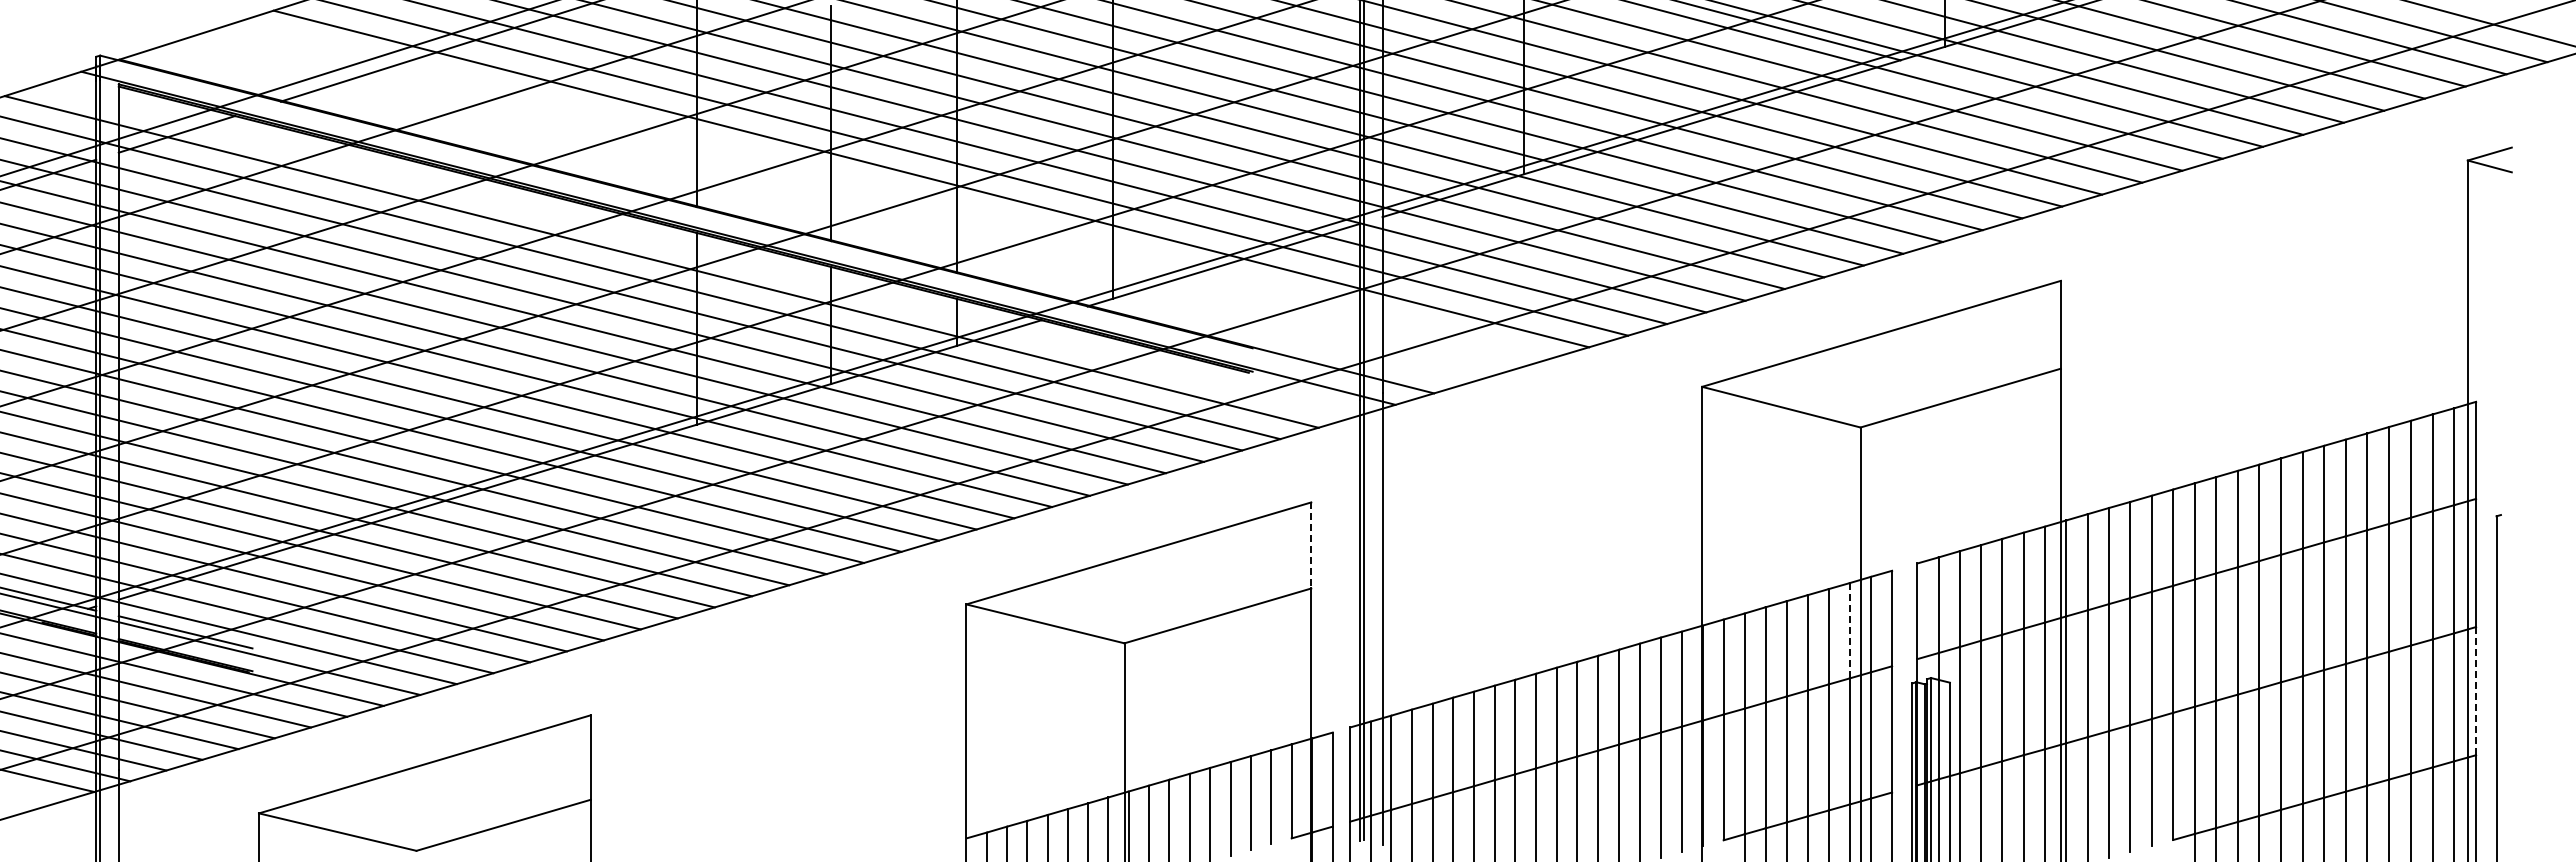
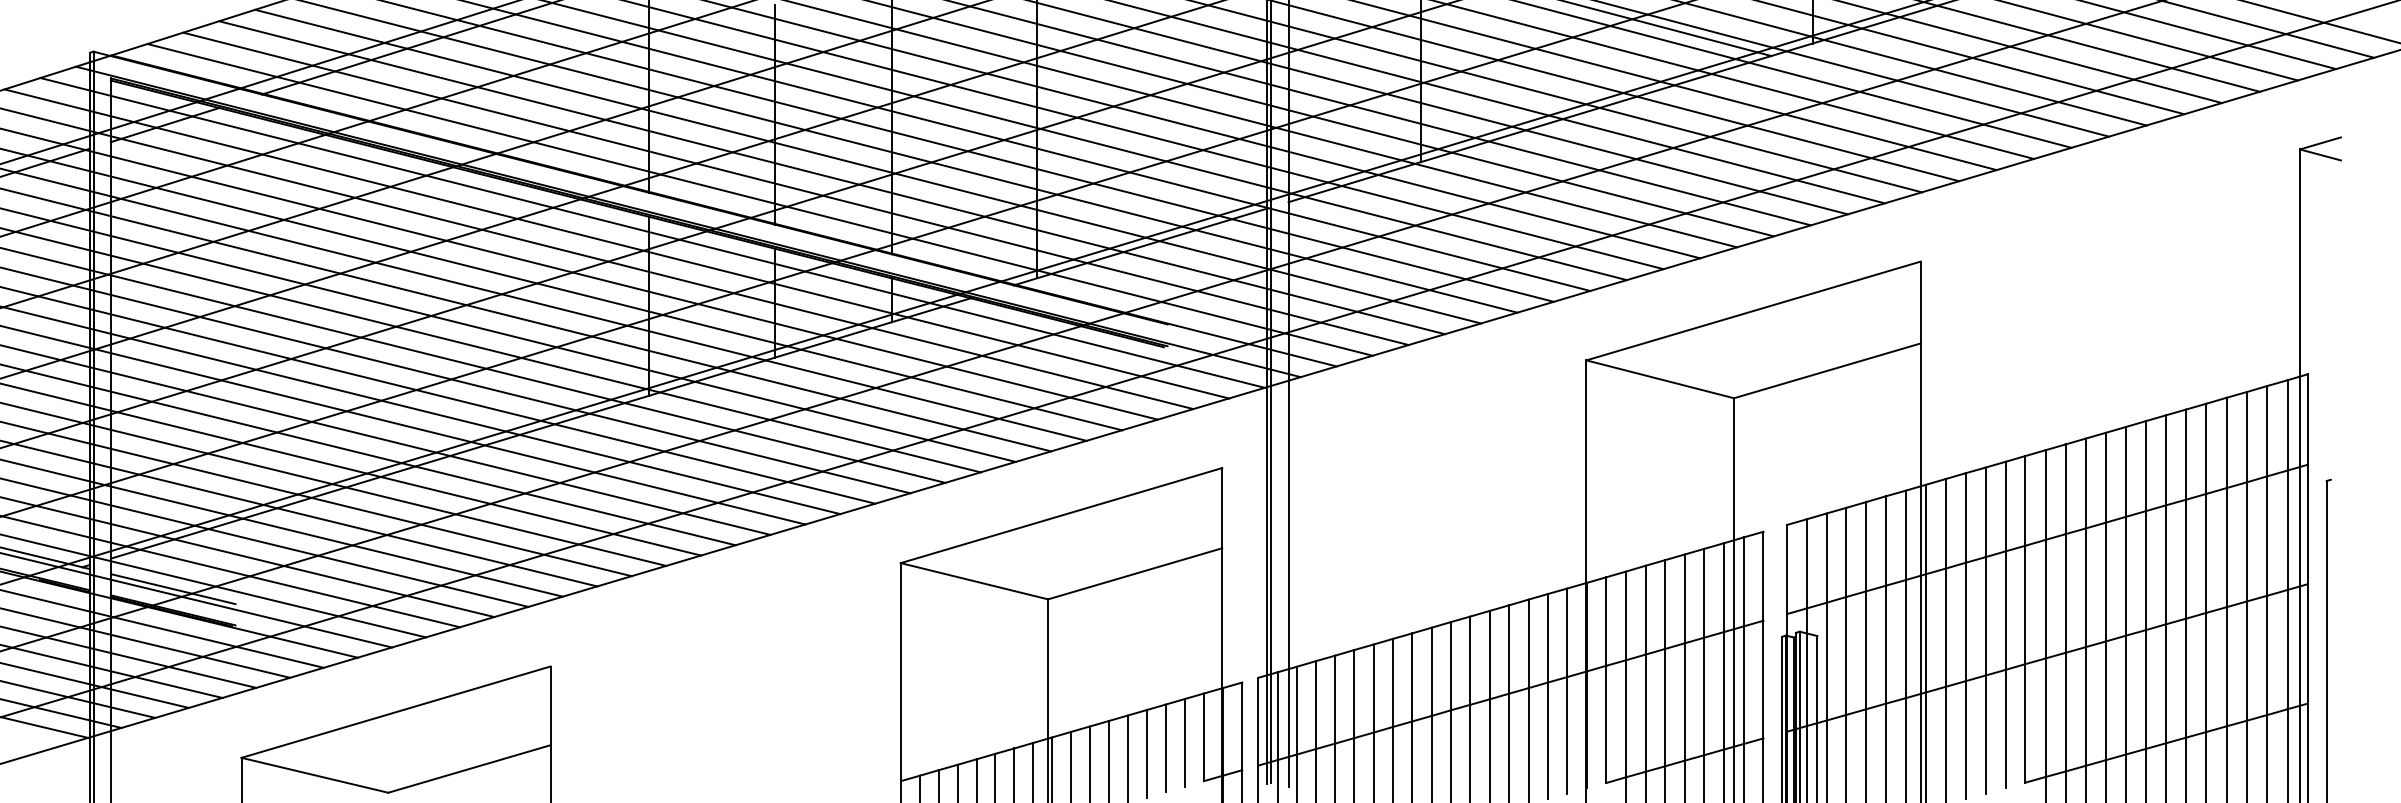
line: (892, 190) -> (831, 177), added
line: (853, 202) -> (795, 188), added
line: (814, 214) -> (759, 199), added
line: (700, 249) -> (653, 232), added
line: (1311, 545) -> (1222, 508), dashed -> solid
line: (1849, 630) -> (1723, 587), dashed -> solid
line: (2476, 690) -> (2308, 643), dashed -> solid

